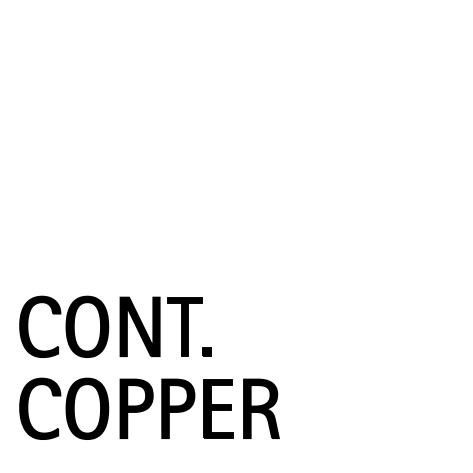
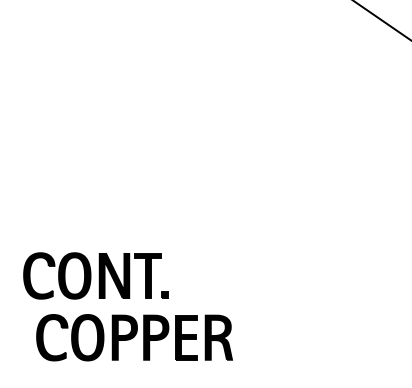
part: (149, 408) -> (134, 337), moved

